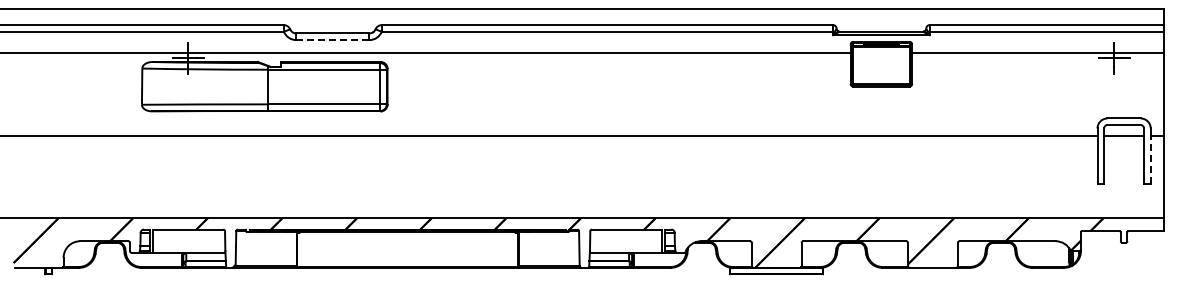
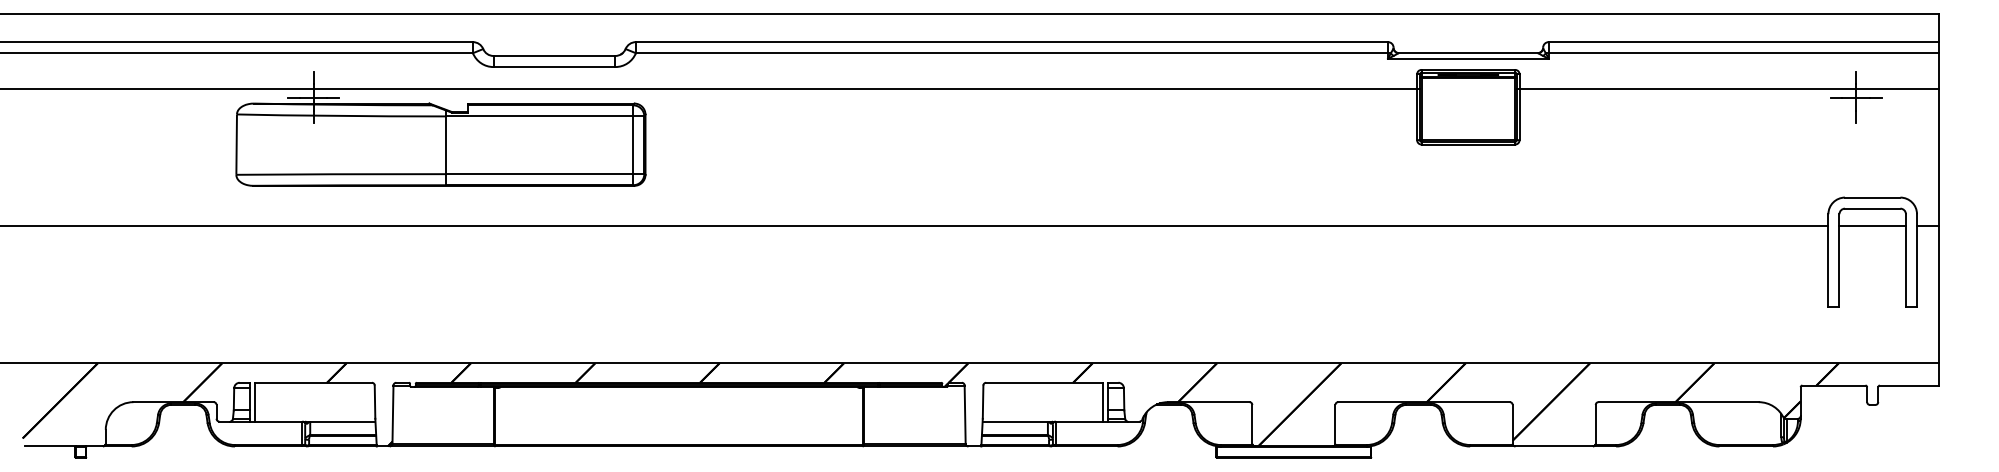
line: (332, 40) -> (553, 67), dashed -> solid
line: (1150, 159) -> (1916, 265), dashed -> solid

